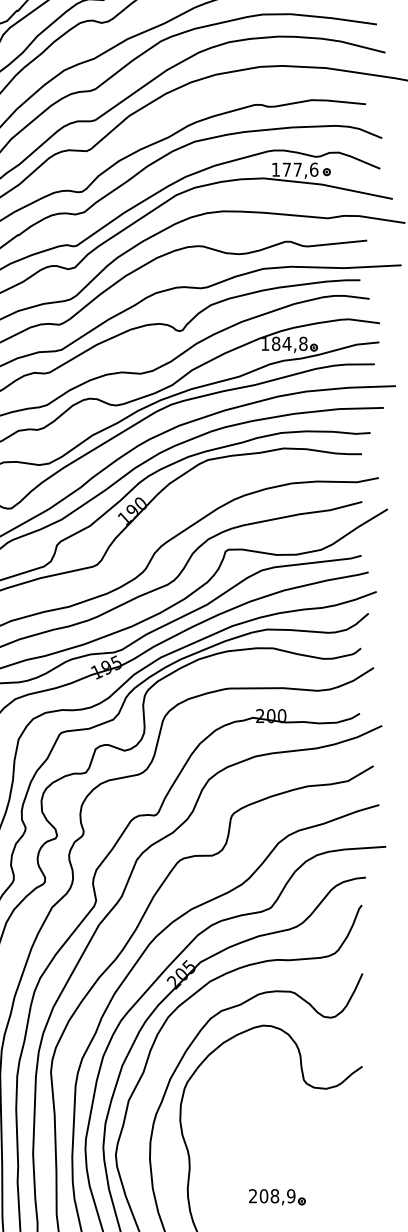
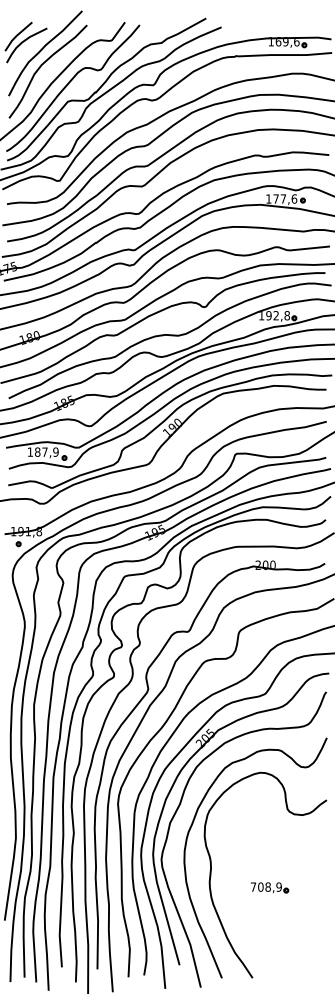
text: (281, 343) -> (272, 315), 184,8 -> 192,8
text: (253, 1195) -> (253, 886), 208,9 -> 708,9

